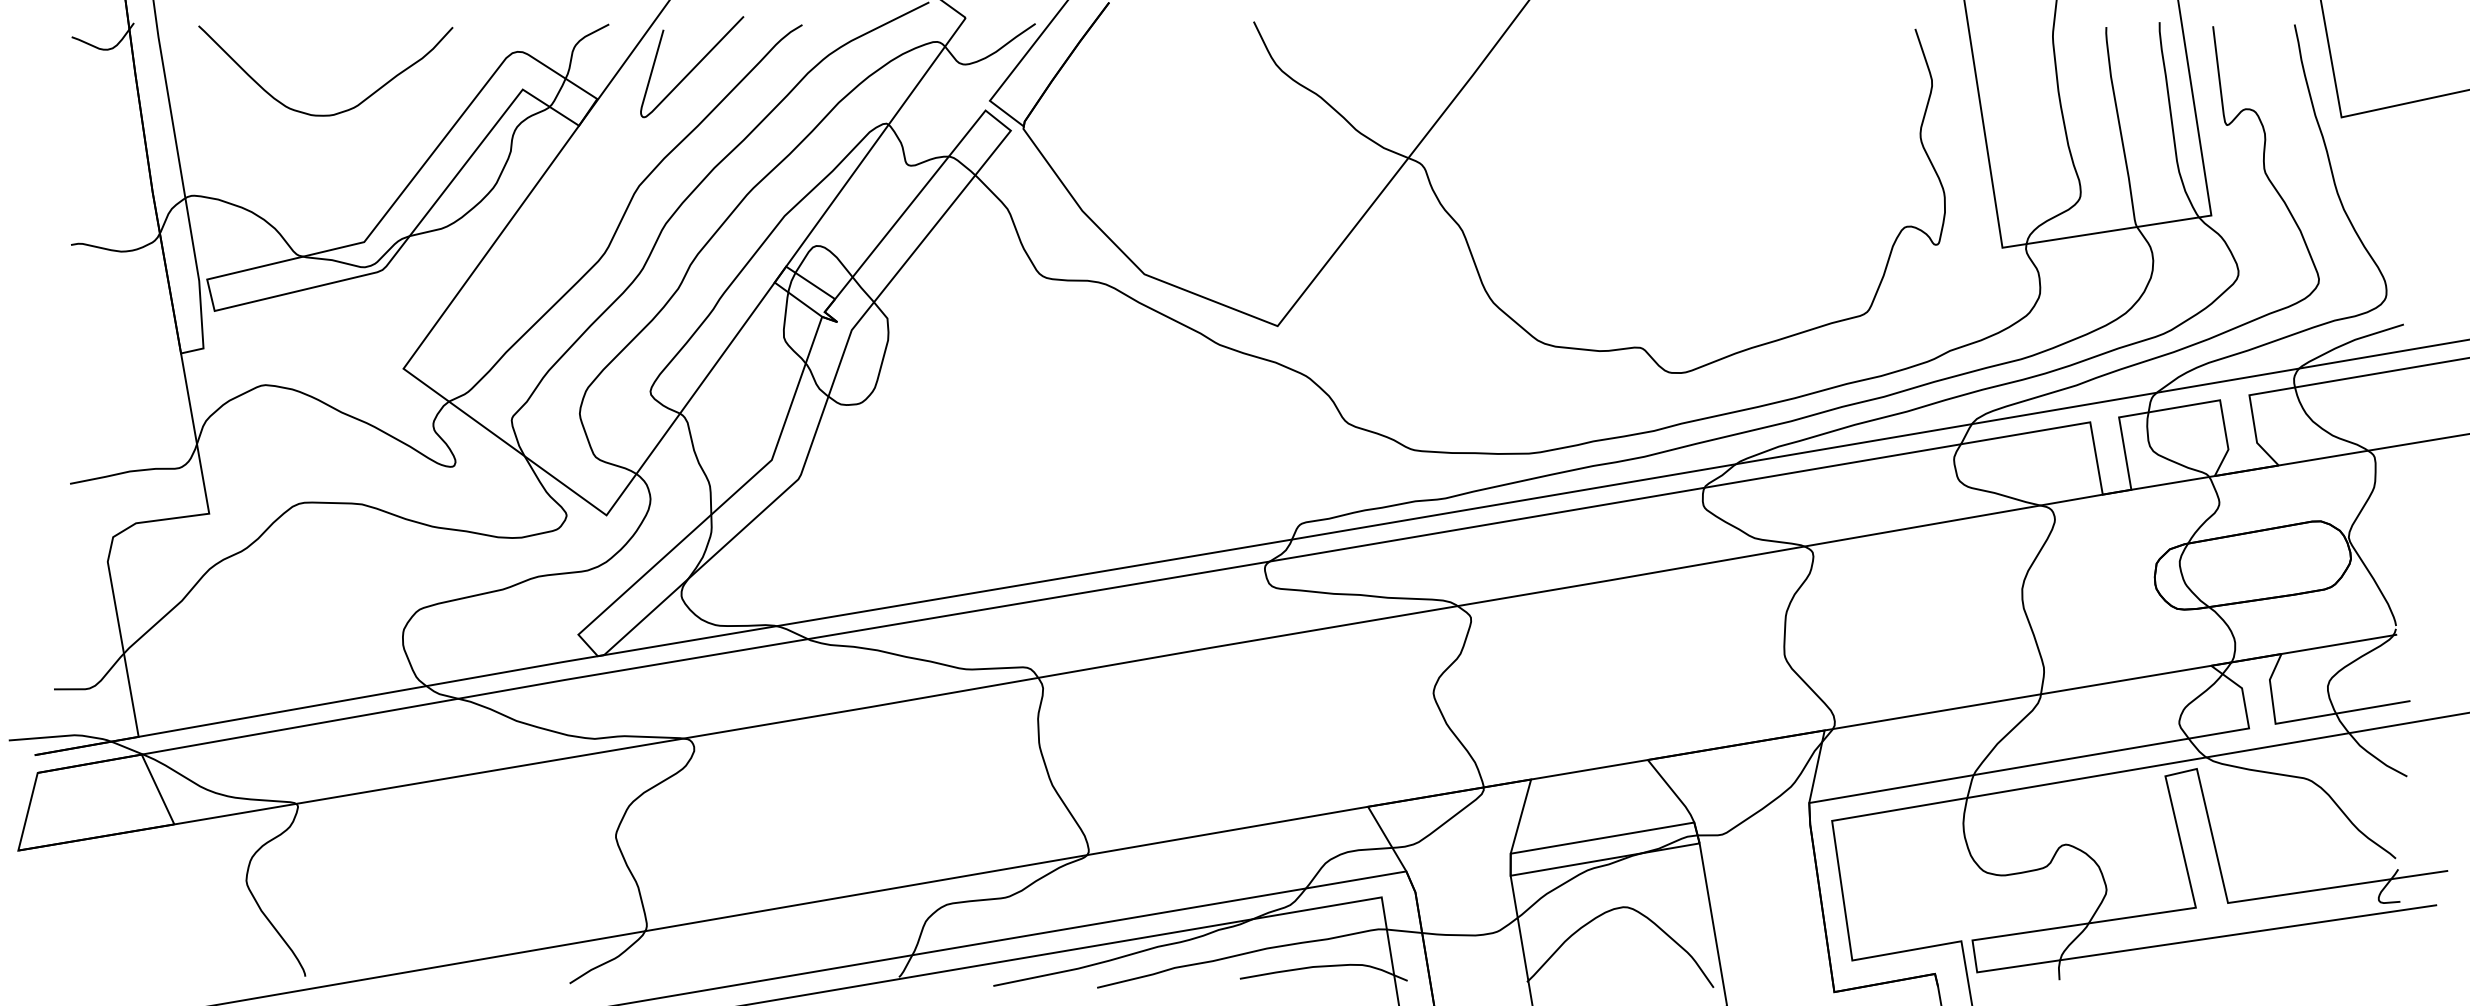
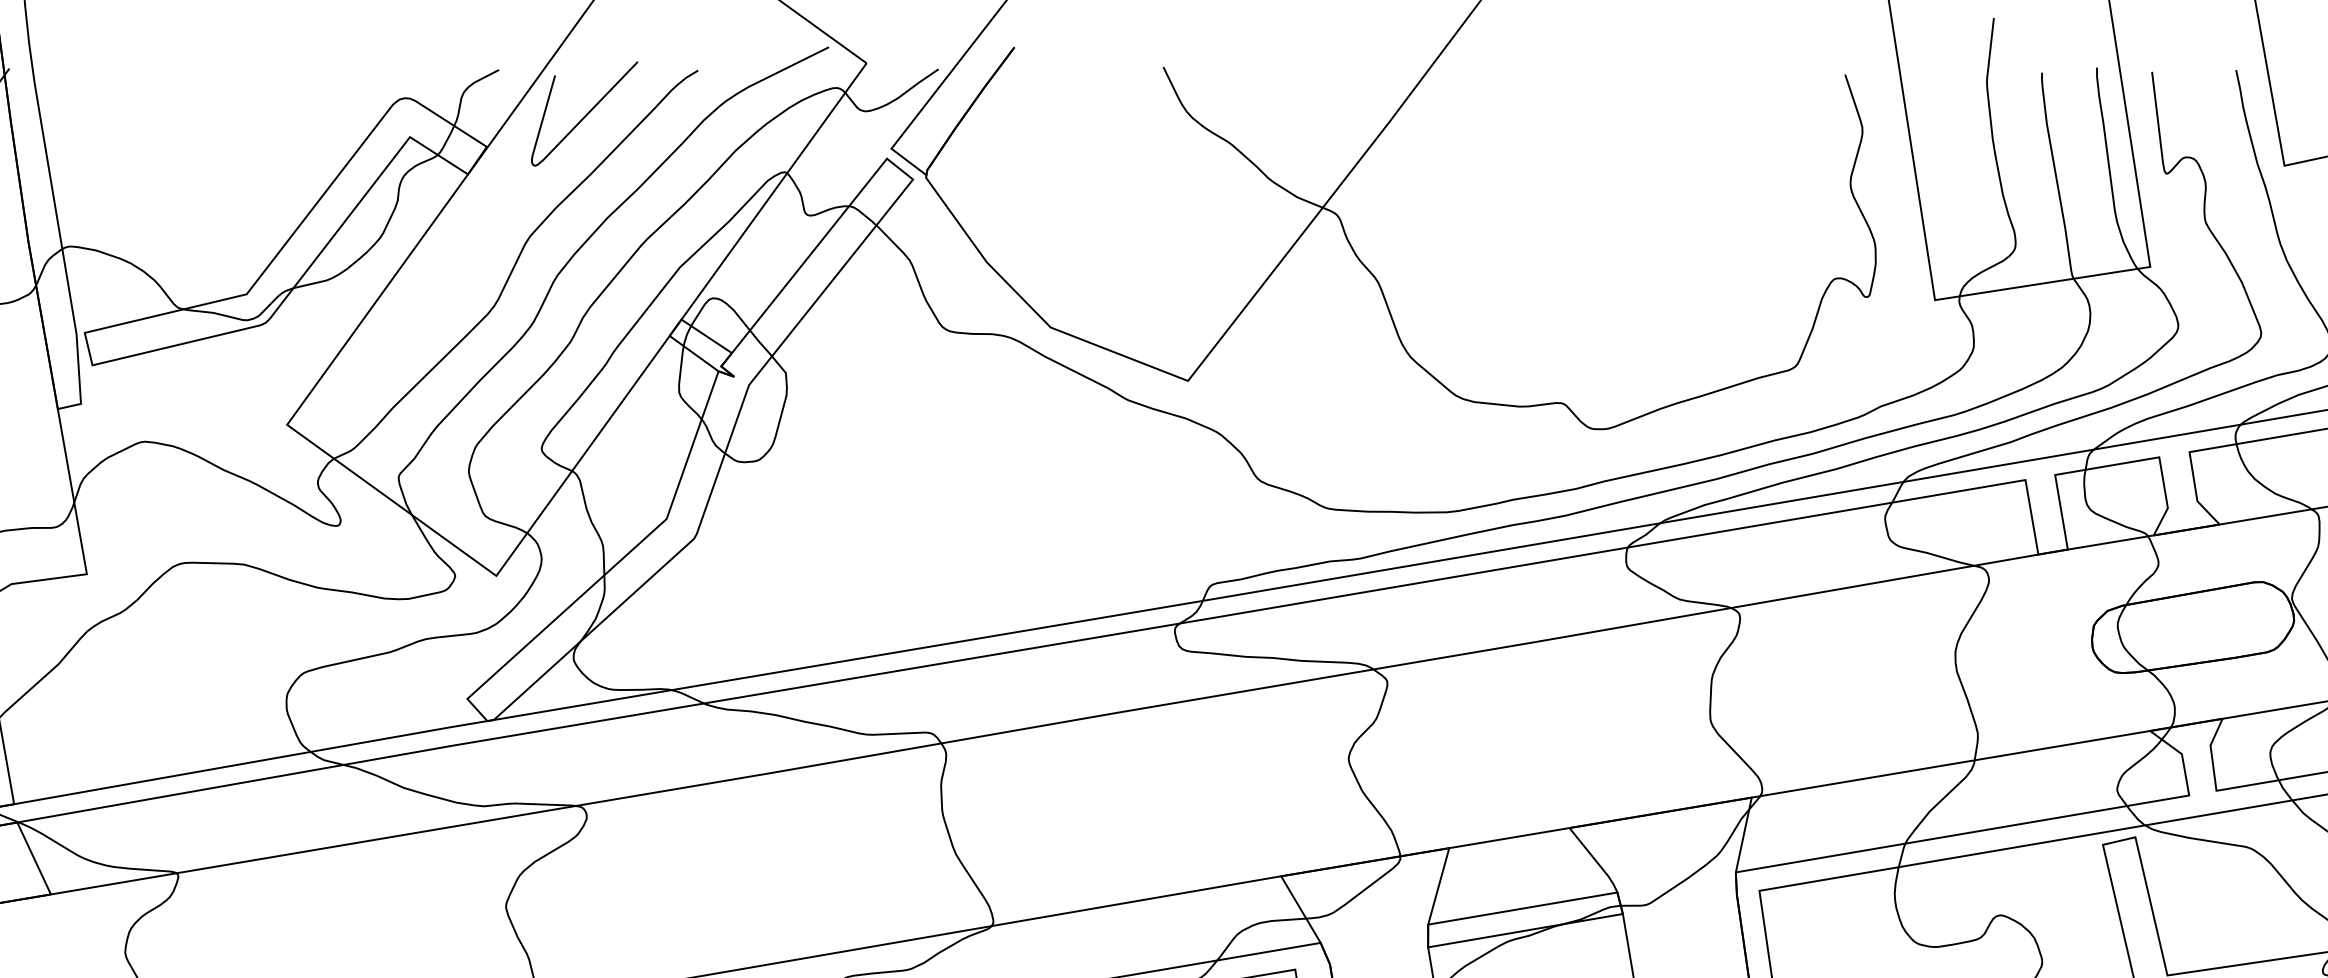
curve: (340, 111) -> (222, 159), removed

